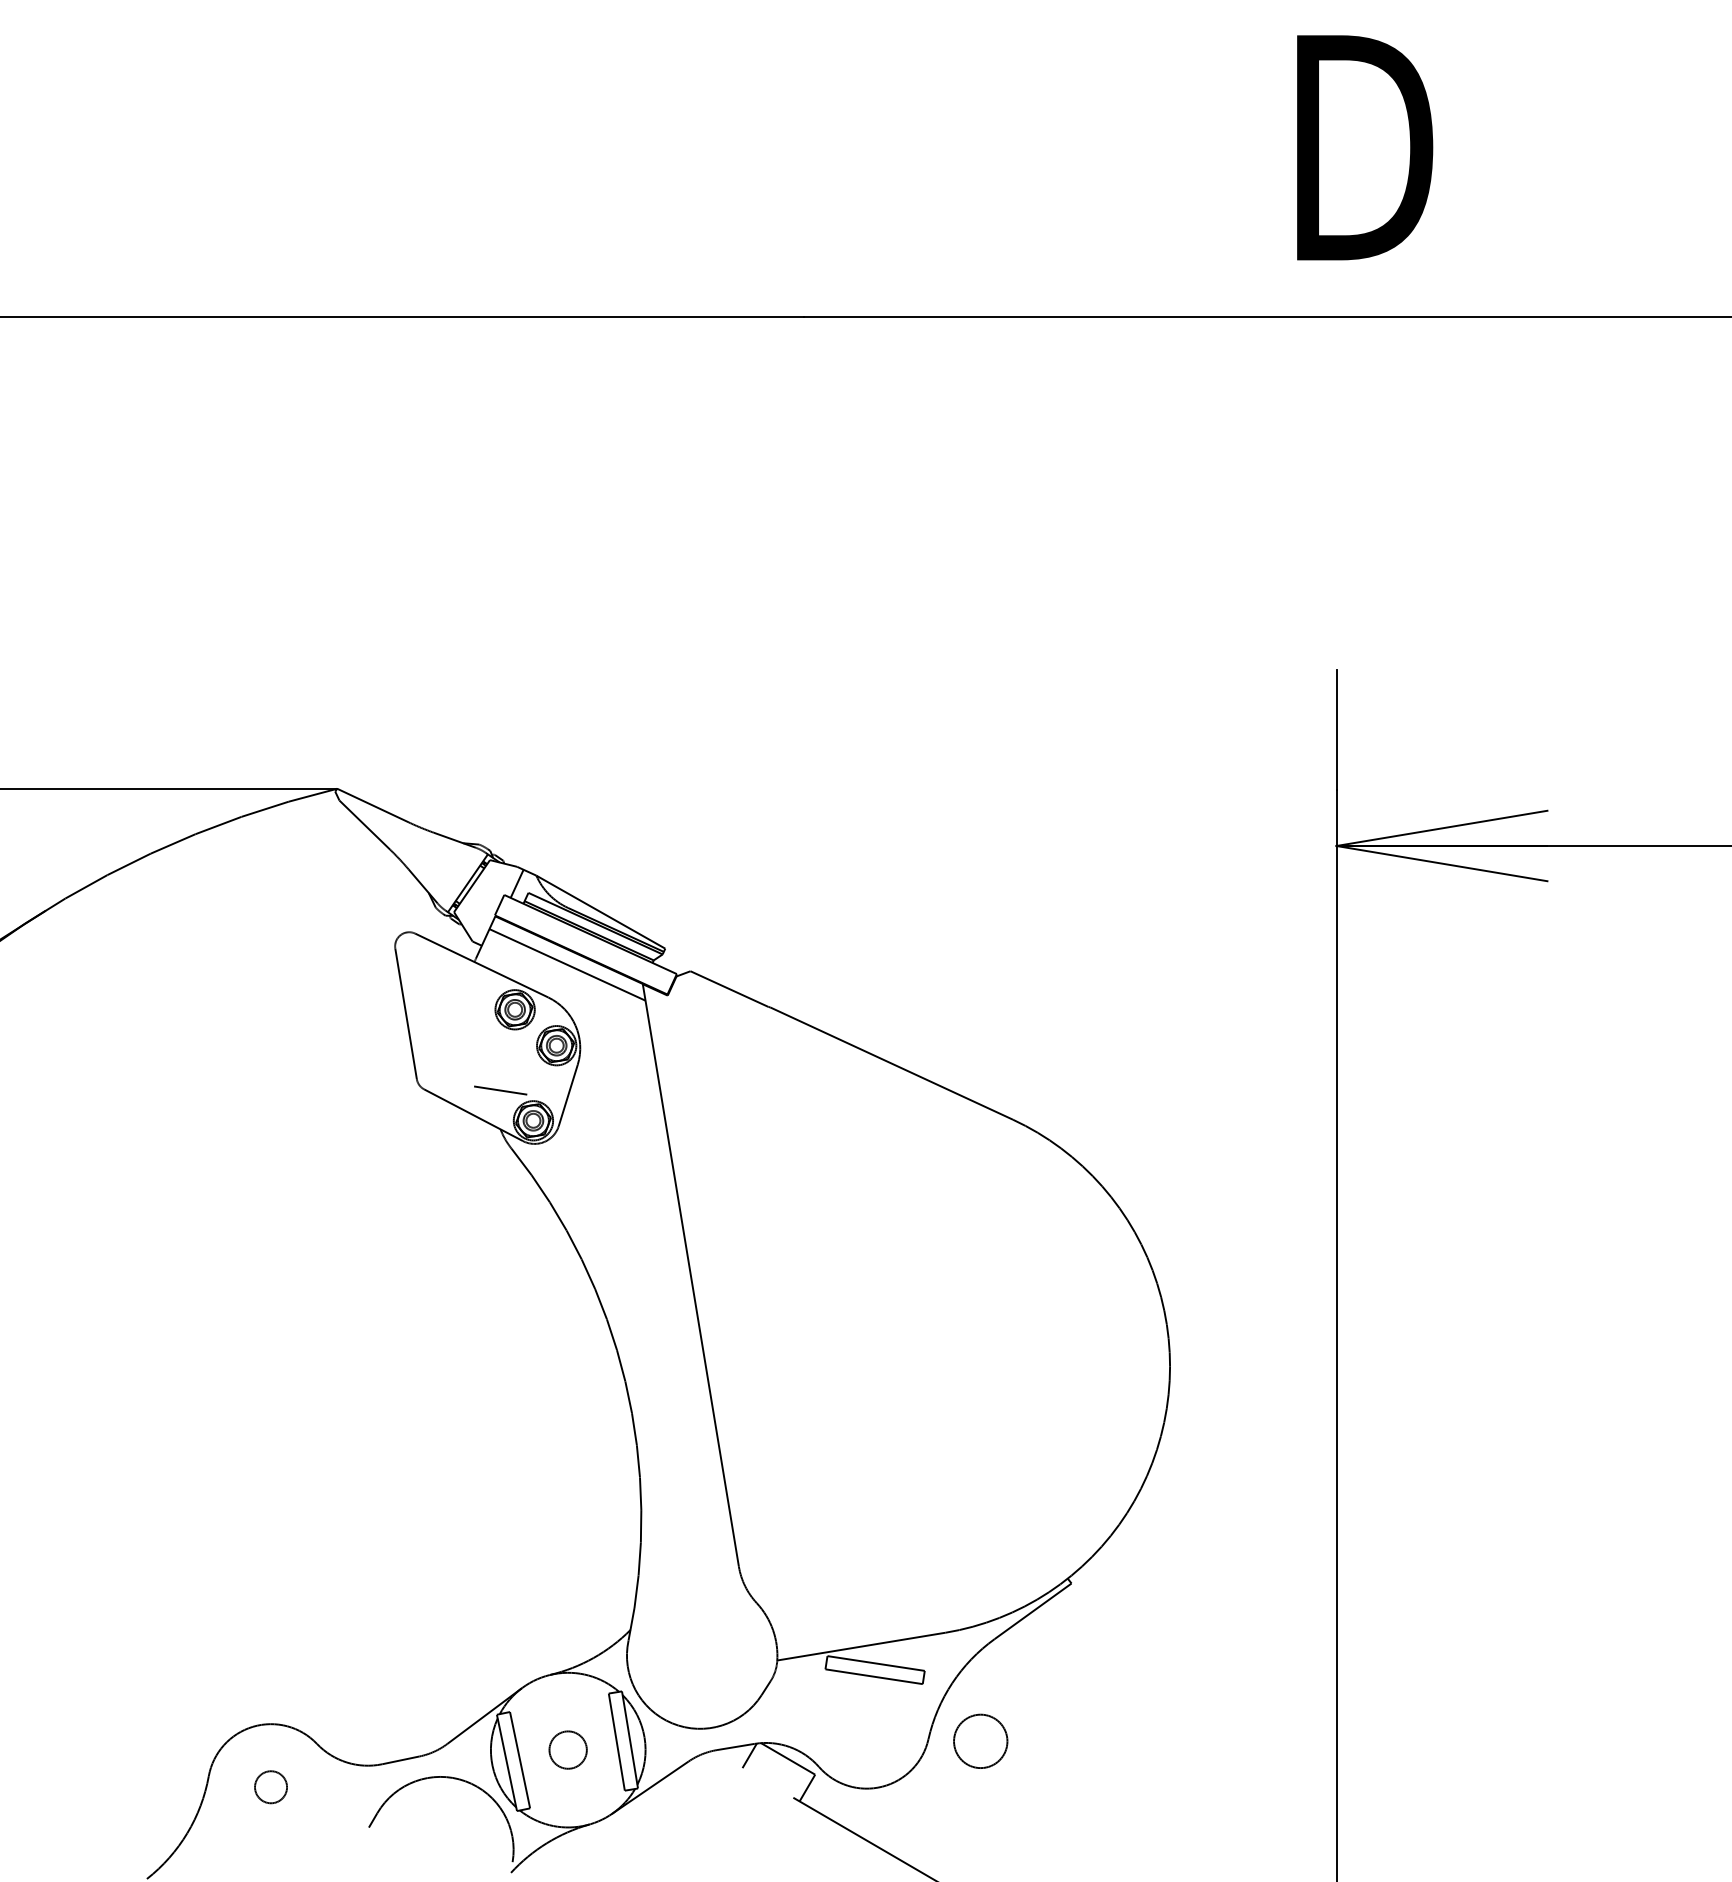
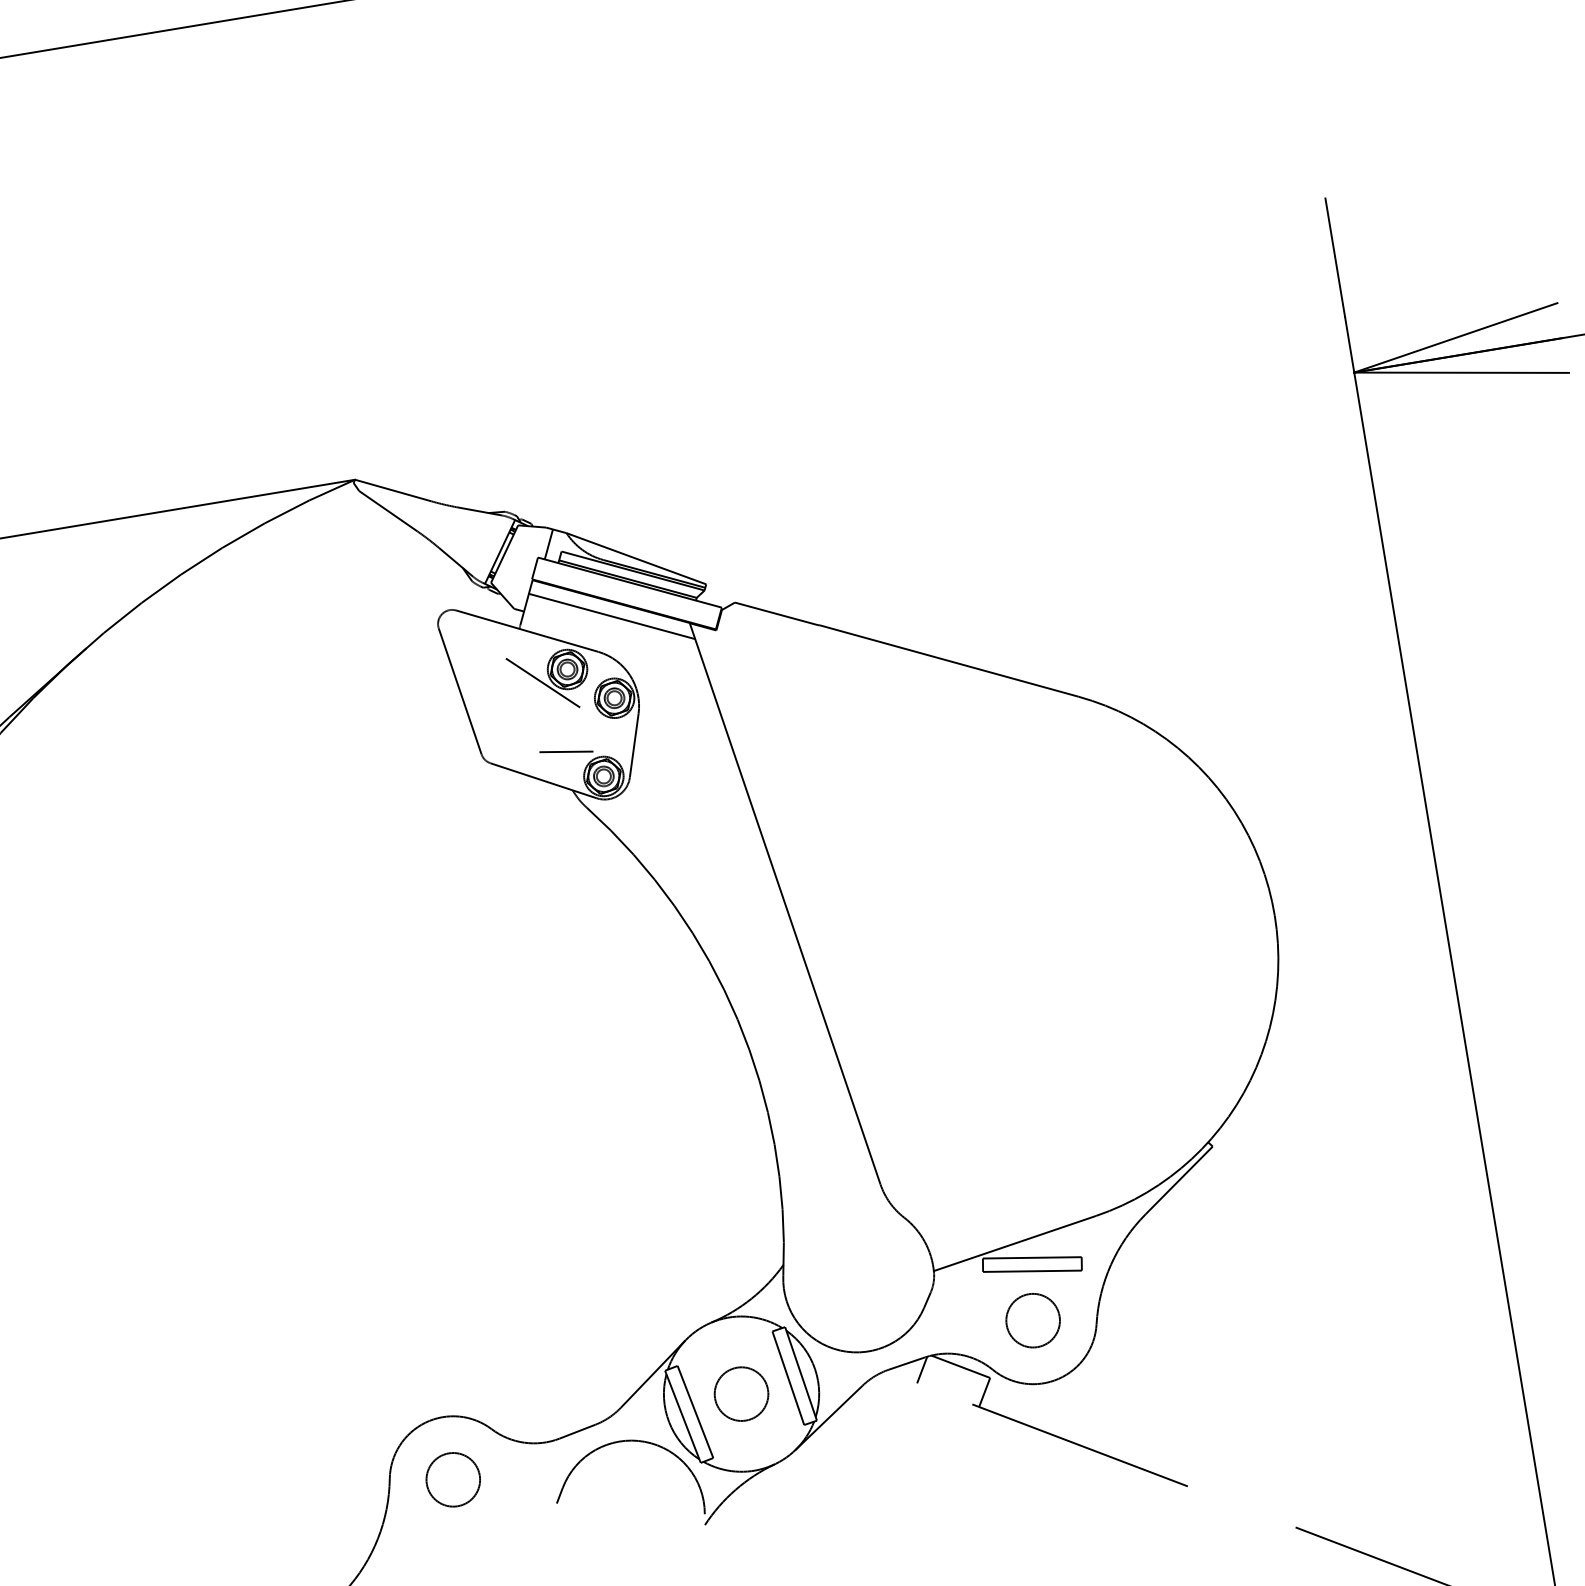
line: (488, 1018) -> (542, 682), added
circle: (980, 1740) -> (1032, 1319), moved
circle: (567, 1749) -> (740, 1393), size x1.43
circle: (270, 1786) -> (452, 1478), size x1.67

